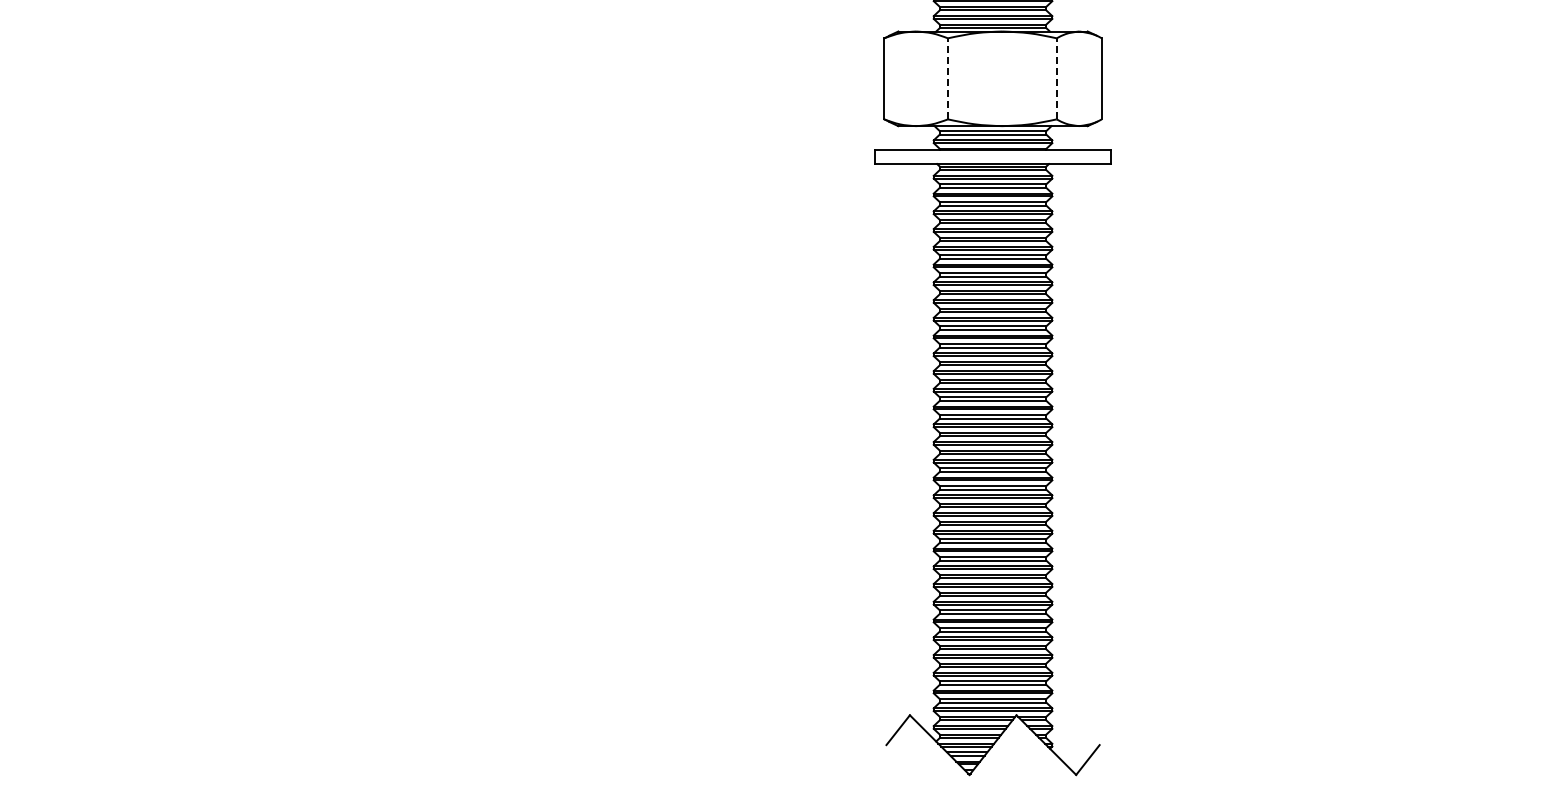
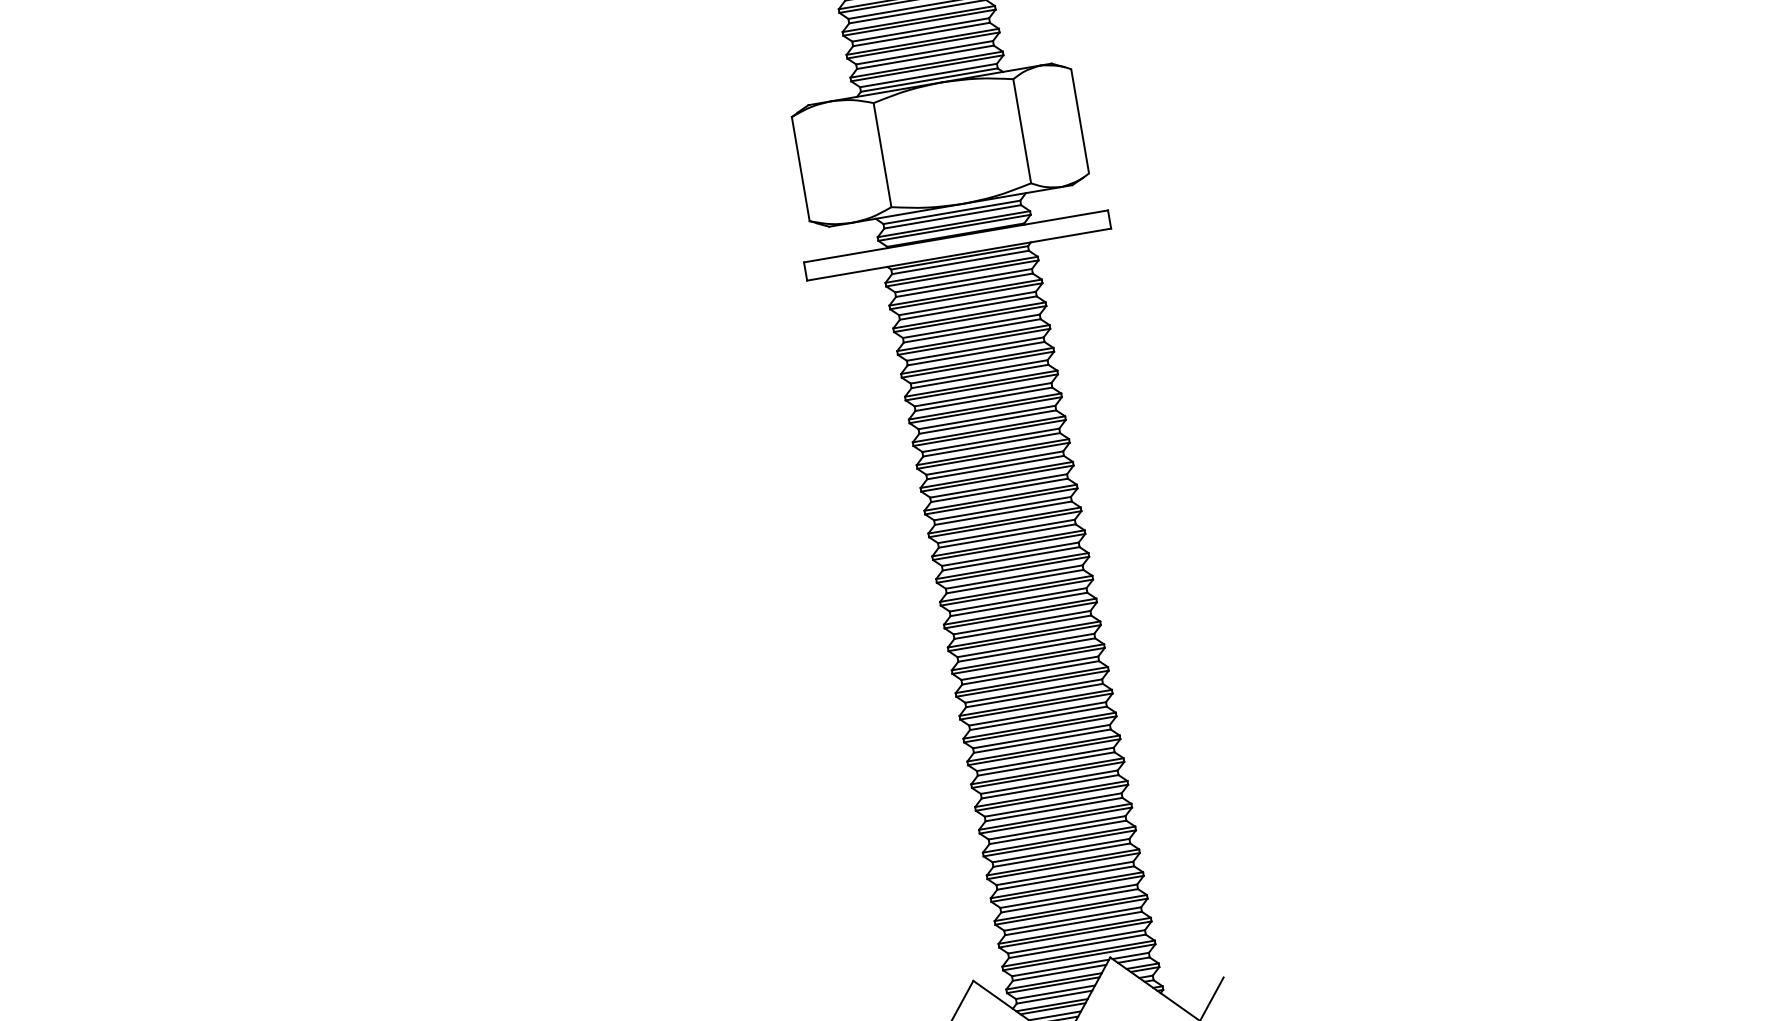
line: (947, 78) -> (881, 154), dashed -> solid
line: (1056, 78) -> (1021, 130), dashed -> solid

